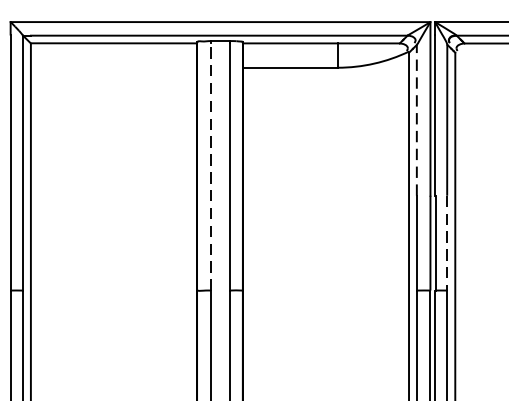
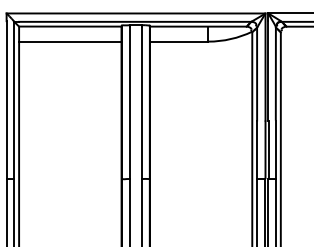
line: (114, 67) -> (70, 41), added
line: (417, 119) -> (257, 73), dashed -> solid
line: (211, 166) -> (130, 102), dashed -> solid
line: (446, 244) -> (275, 150), dashed -> solid

